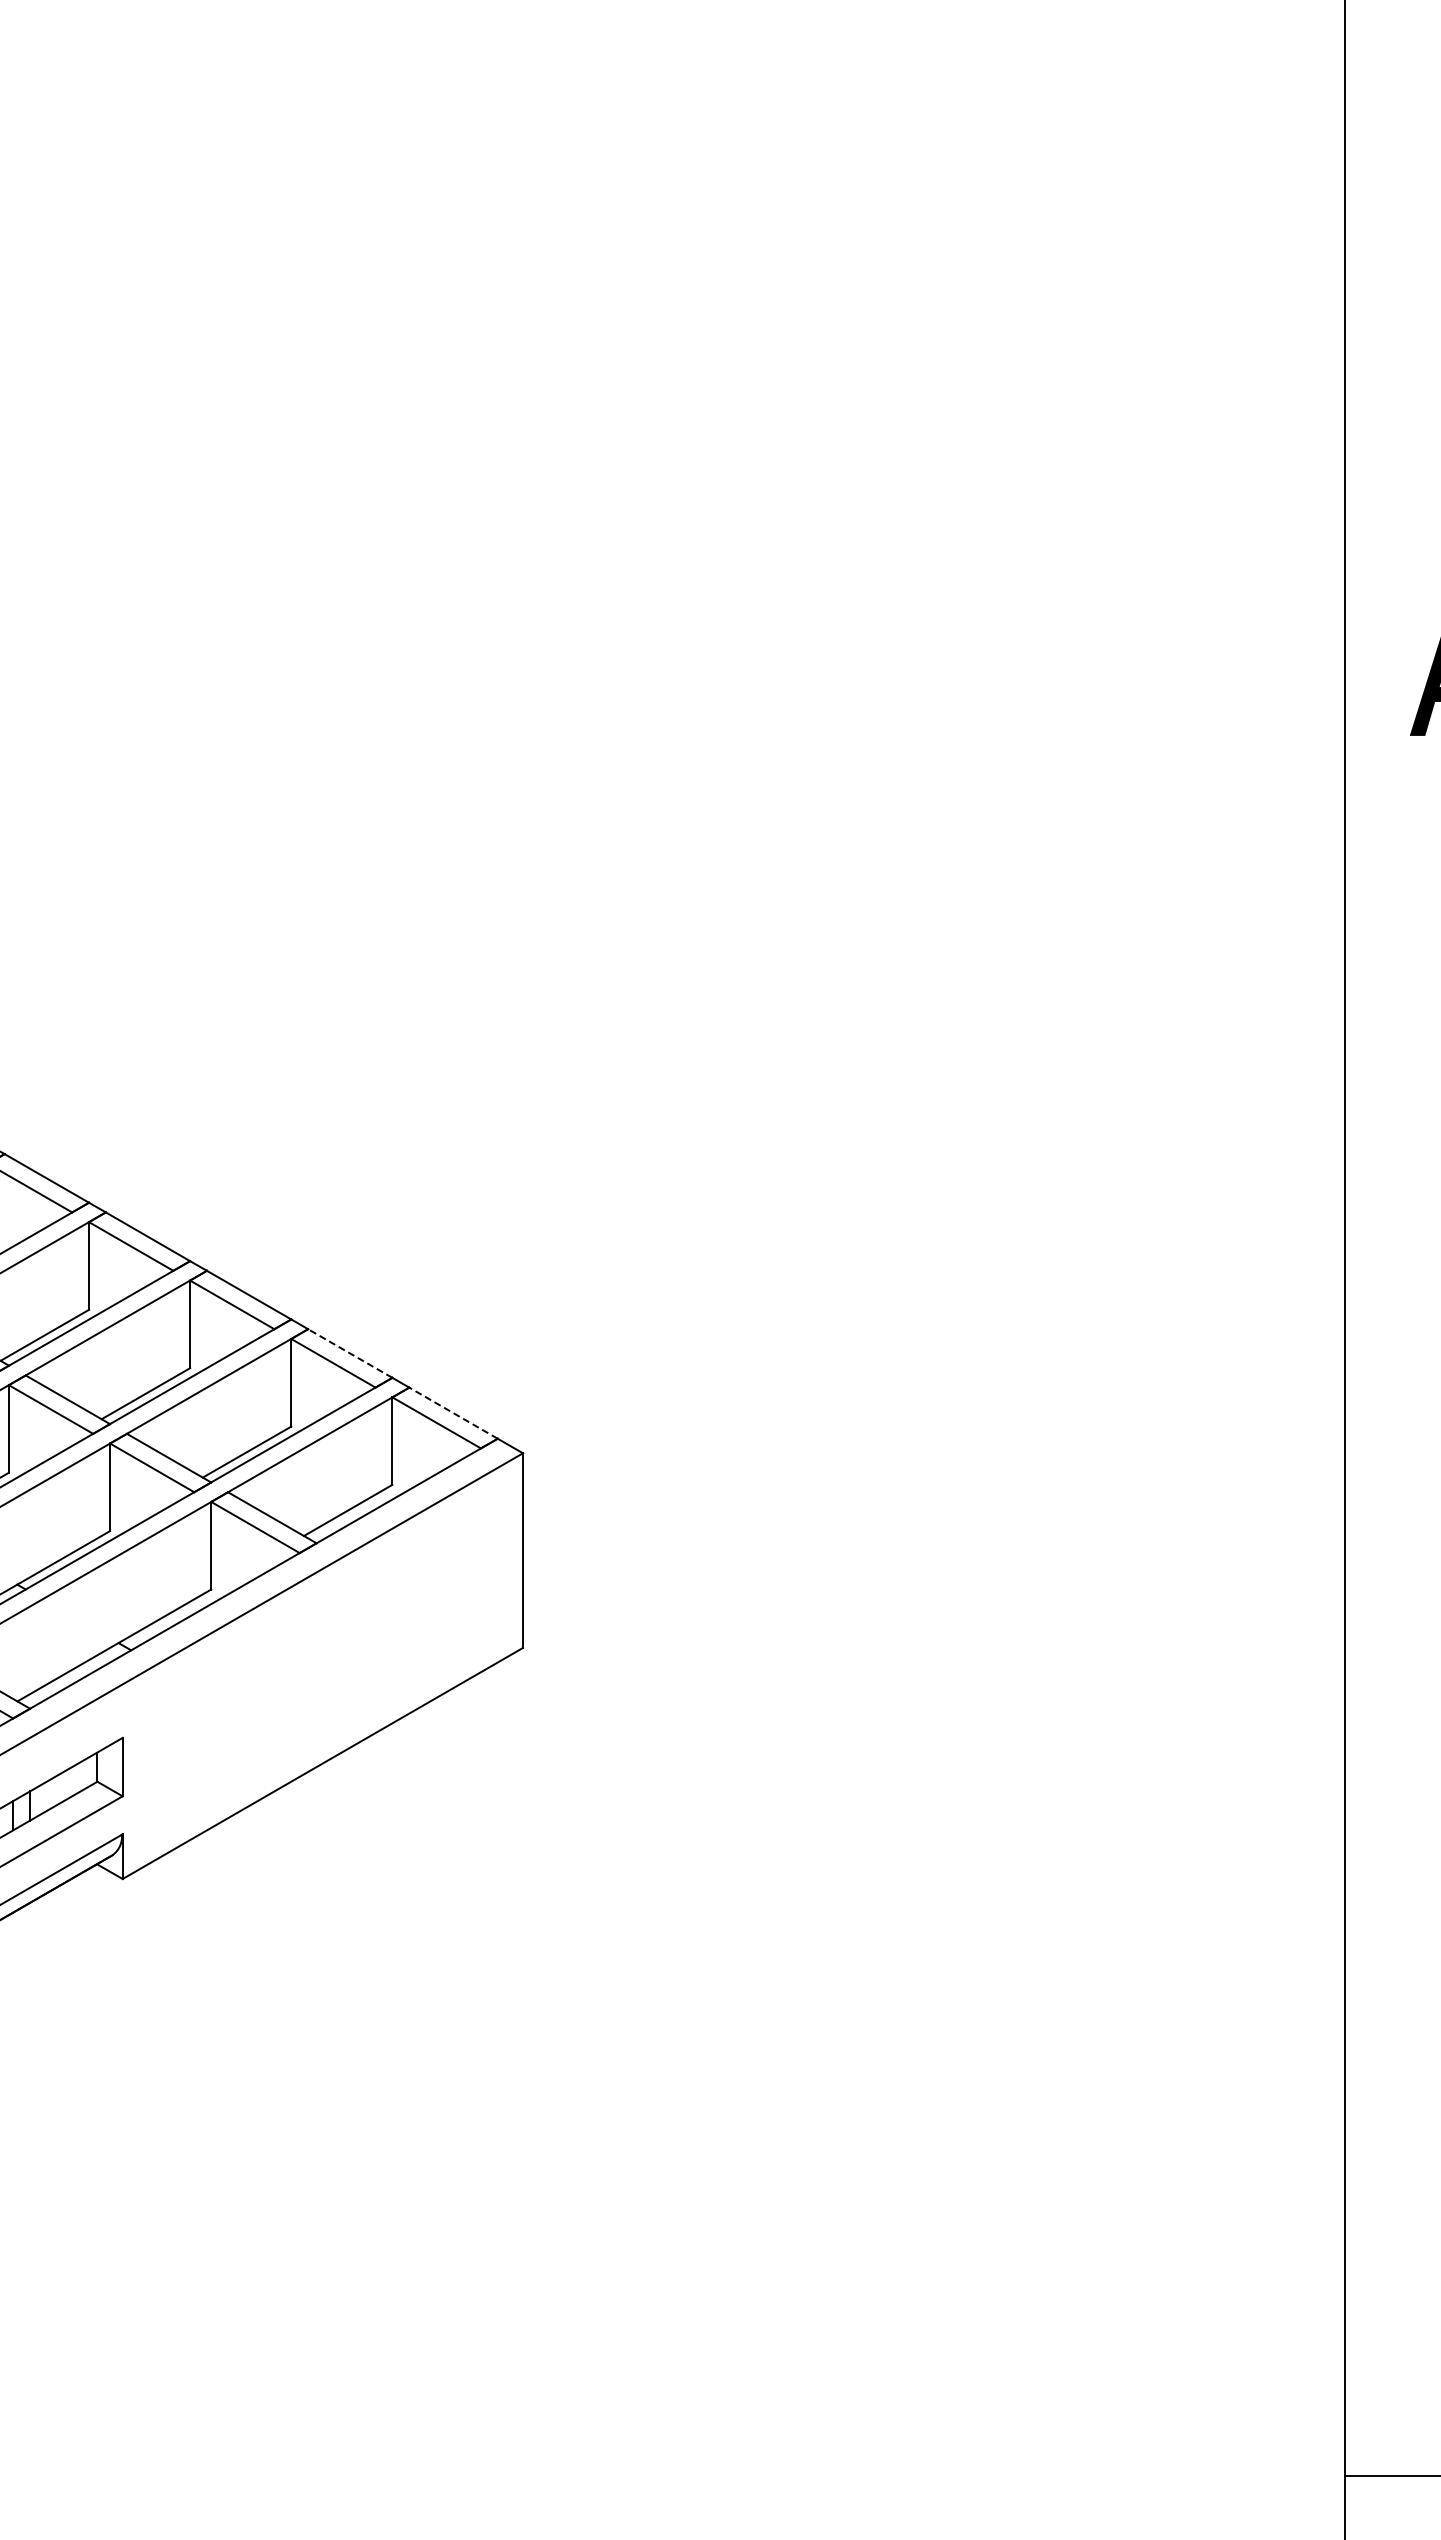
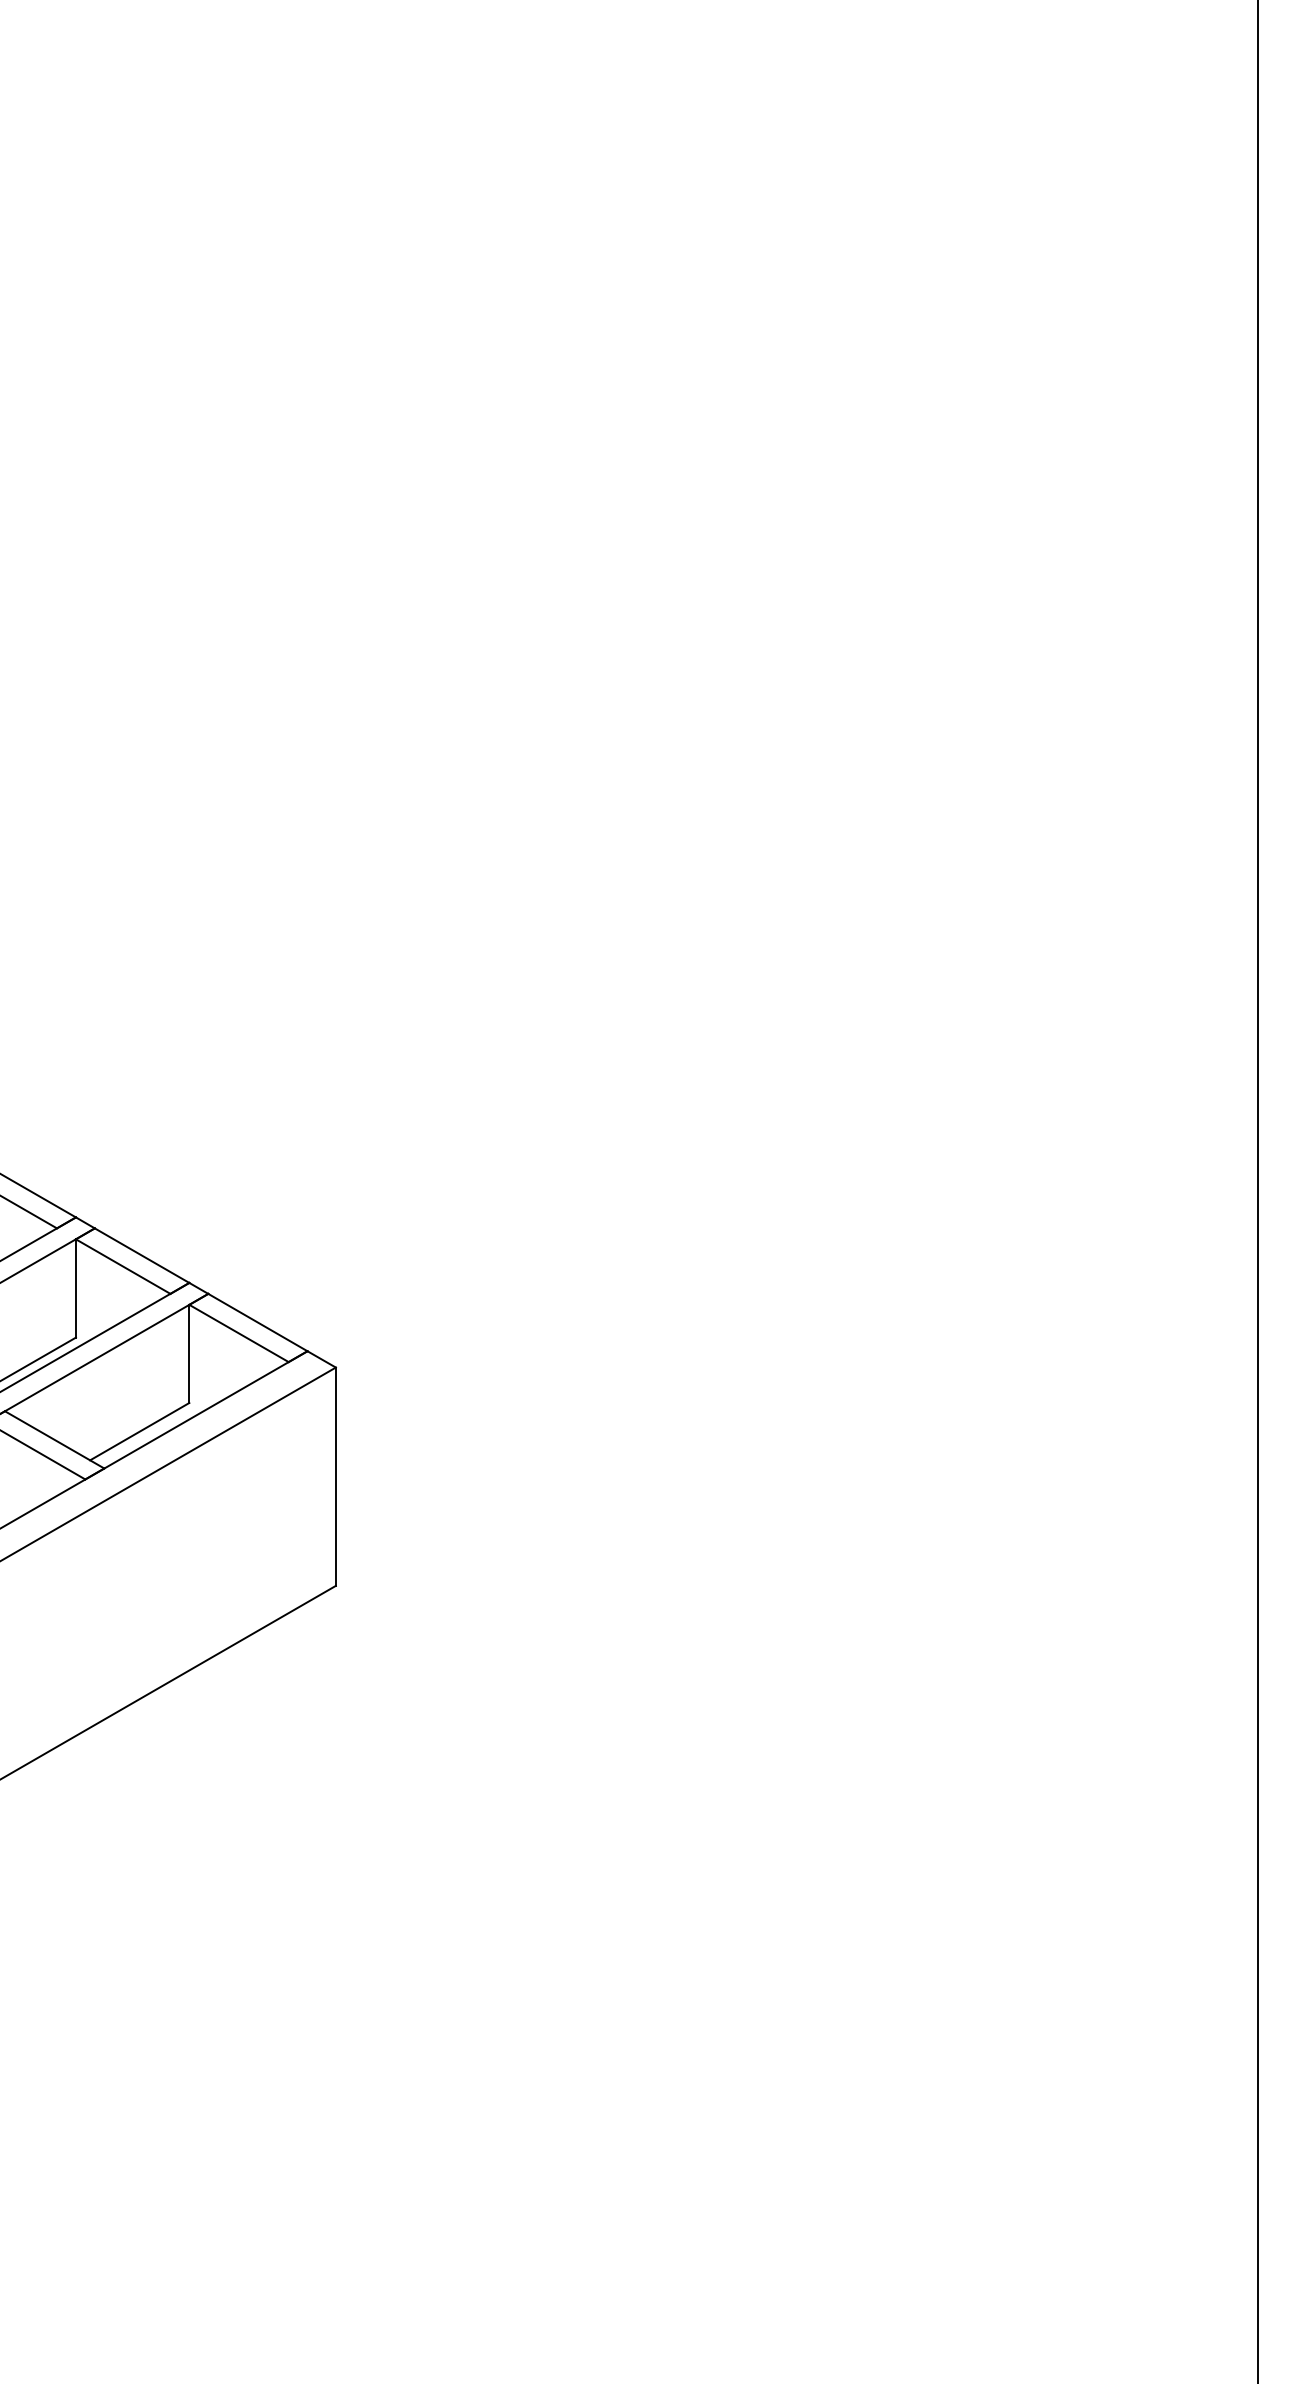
line: (350, 1353) -> (142, 1255), dashed -> solid
line: (453, 1412) -> (257, 1321), dashed -> solid

